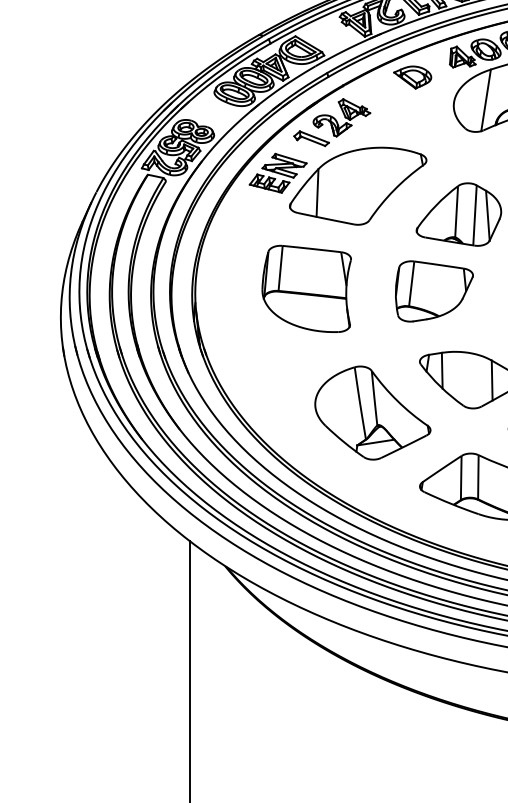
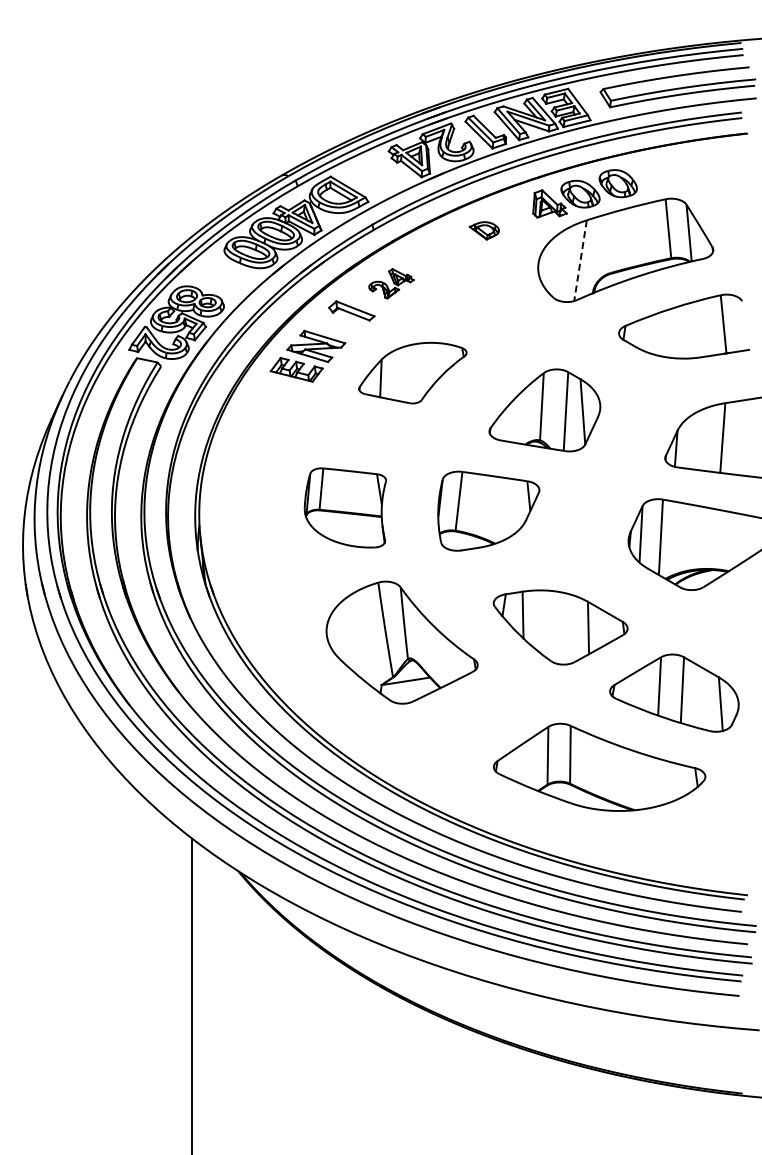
part: (412, 77) -> (484, 230), size x0.6
line: (486, 100) -> (580, 260), solid -> dashed
part: (341, 117) -> (391, 283), size x0.6
part: (357, 185) -> (412, 372), size x0.6
part: (306, 288) -> (345, 507), size x0.7
part: (434, 290) -> (488, 510), moved
part: (372, 412) -> (401, 642), moved

